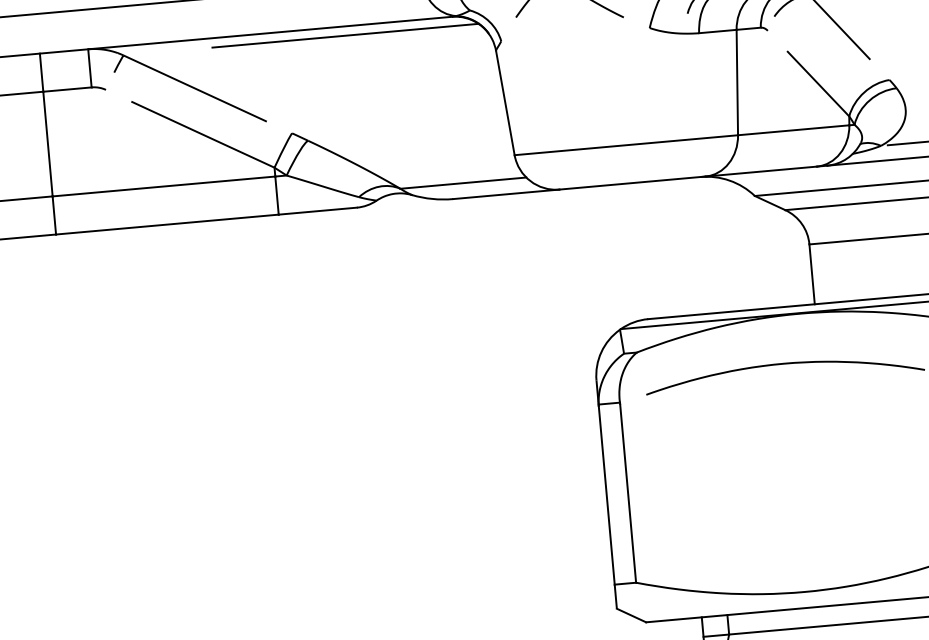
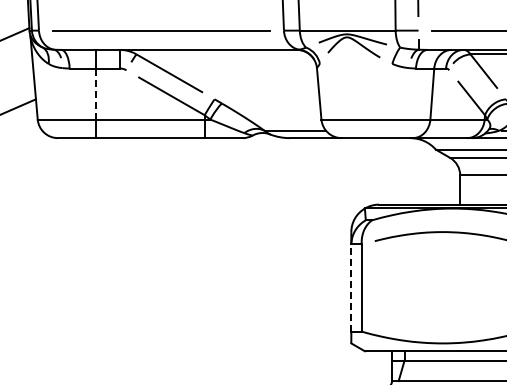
line: (344, 35) -> (244, 54), removed
line: (48, 144) -> (96, 94), solid -> dashed
line: (606, 494) -> (351, 287), solid -> dashed

